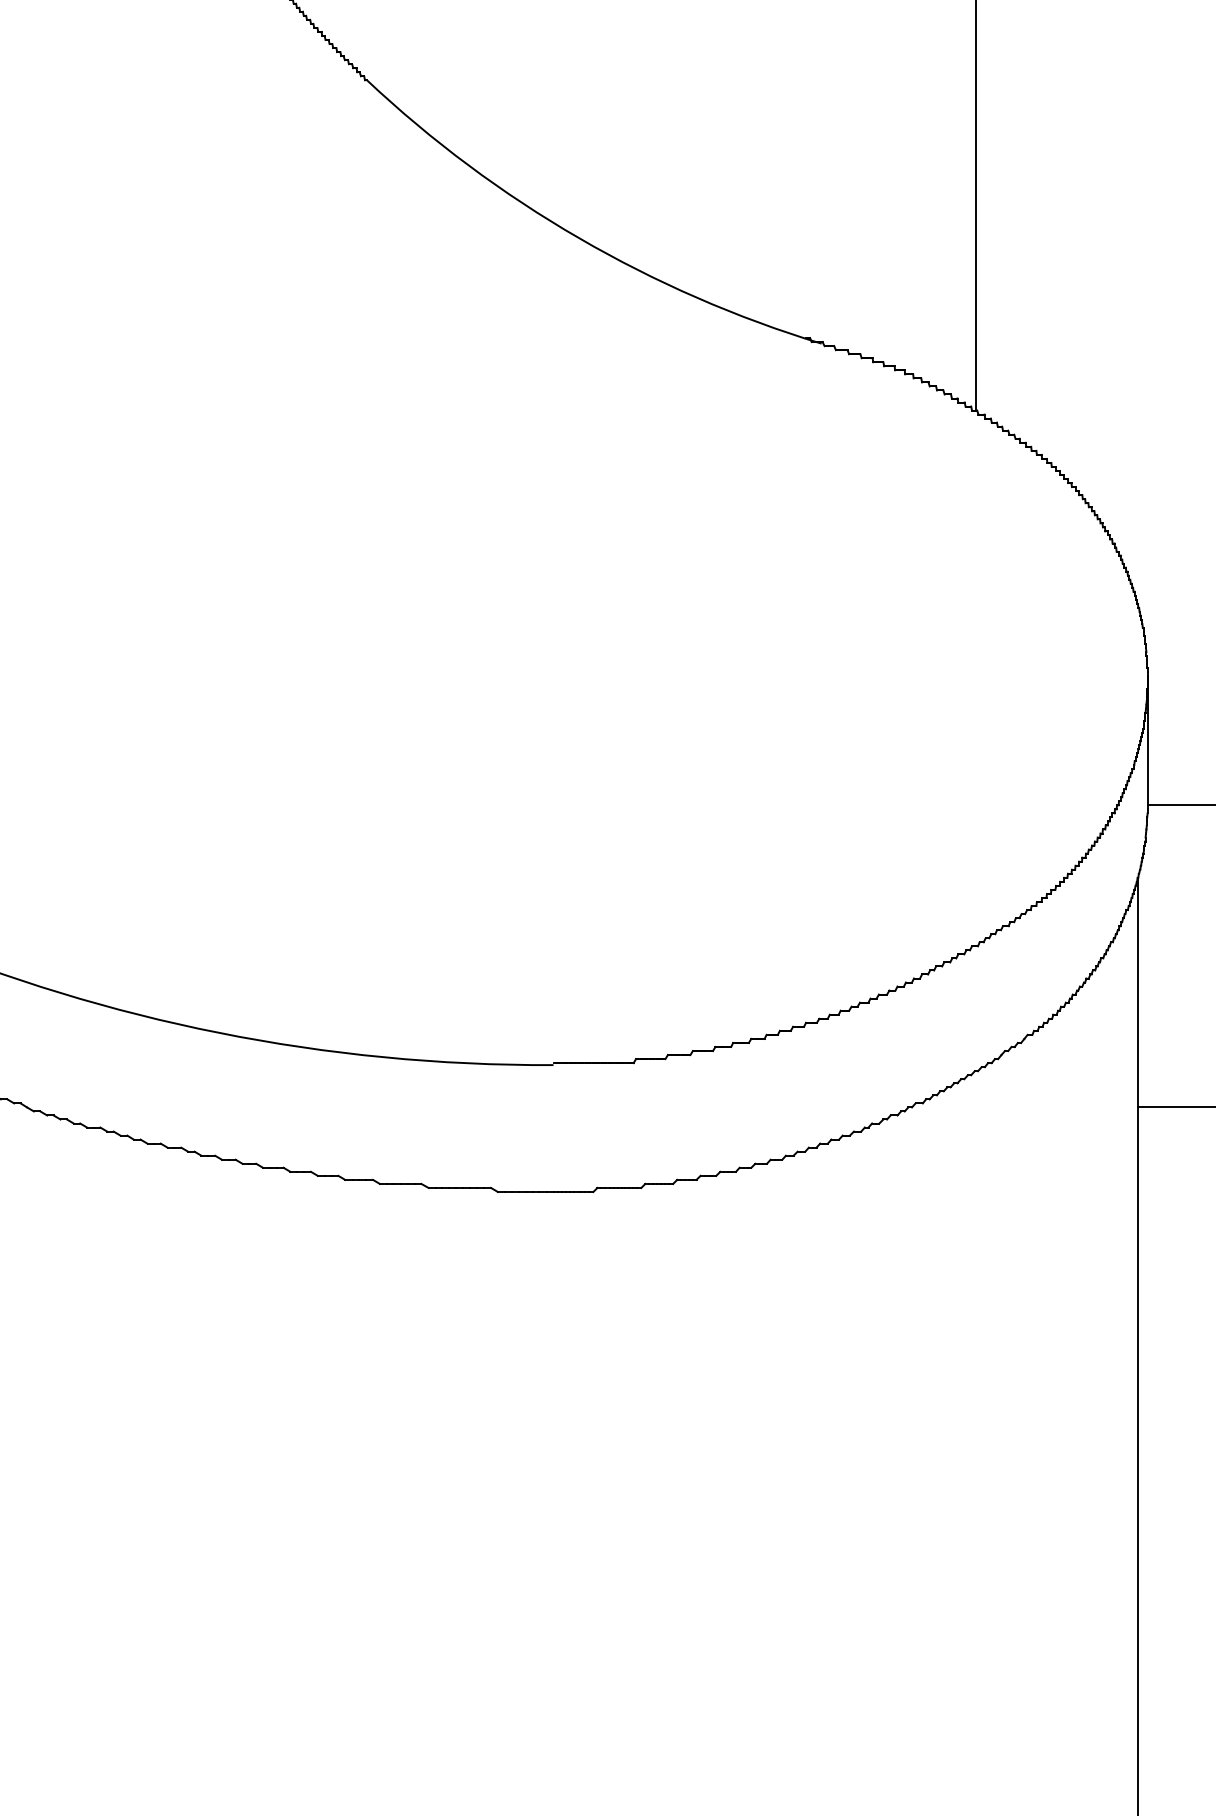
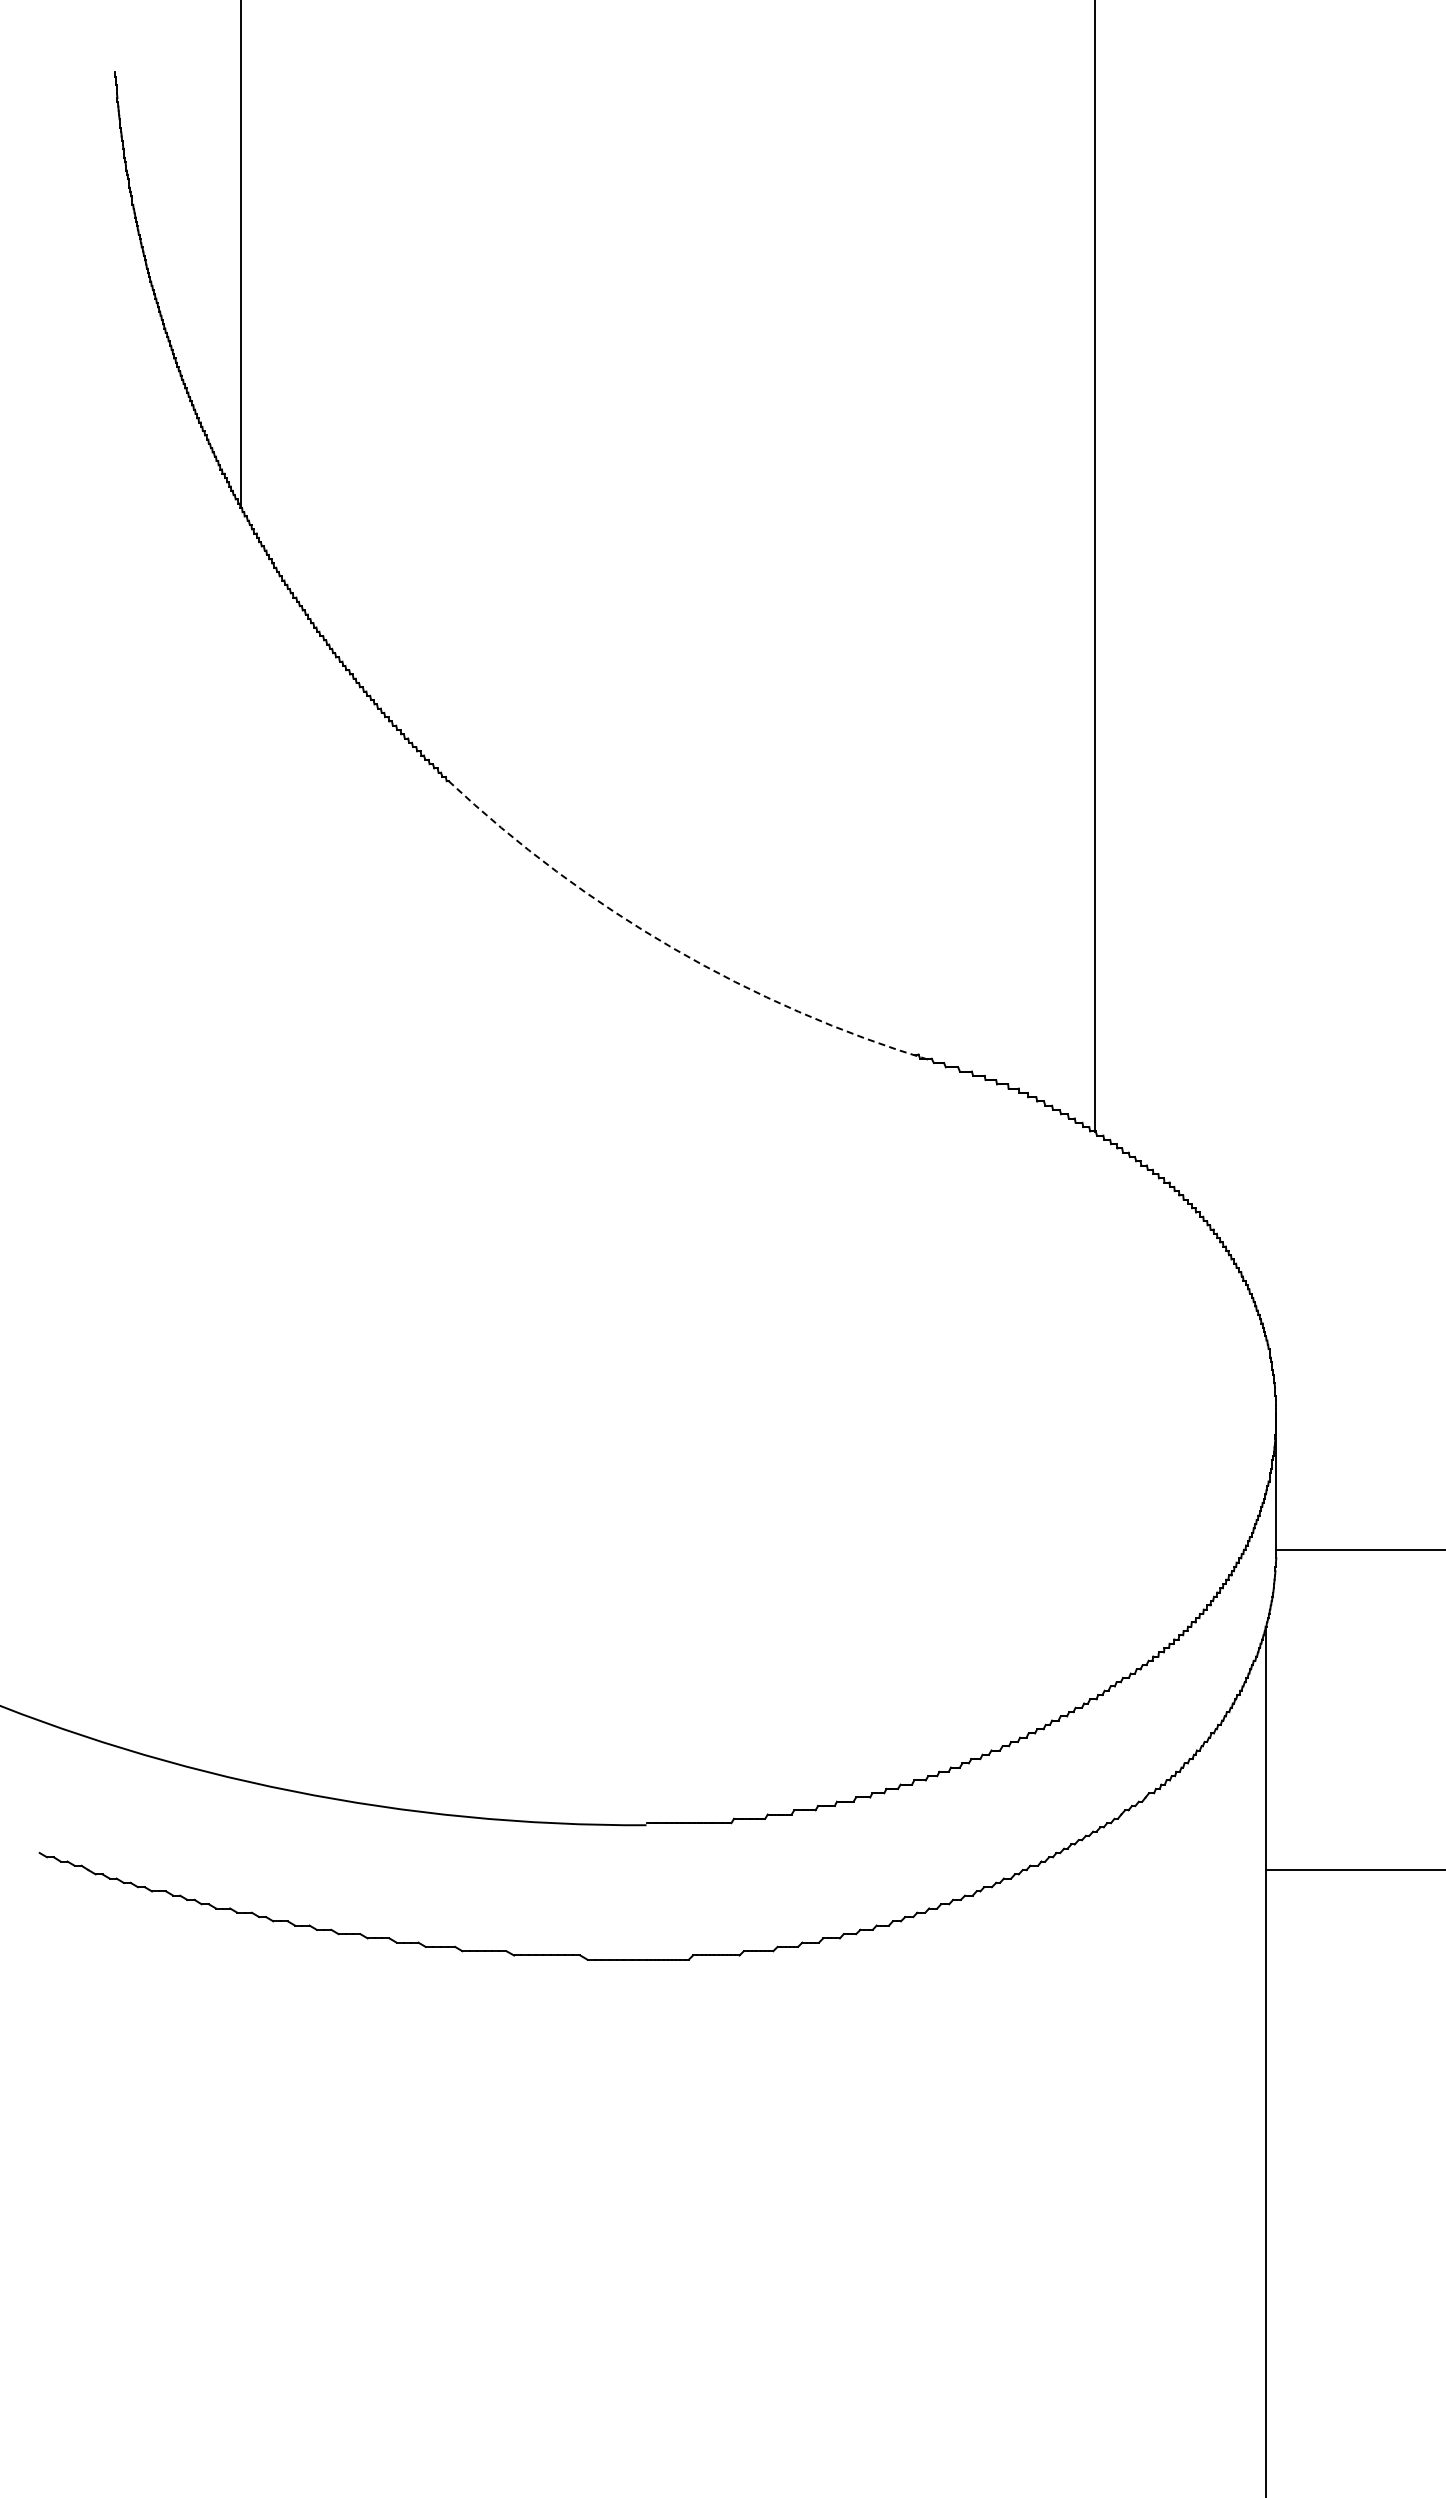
arc: (578, 238) -> (673, 948), solid -> dashed

